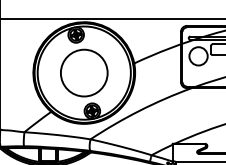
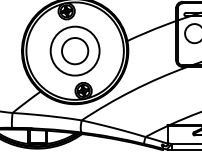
circle: (83, 72) -> (74, 50), added

